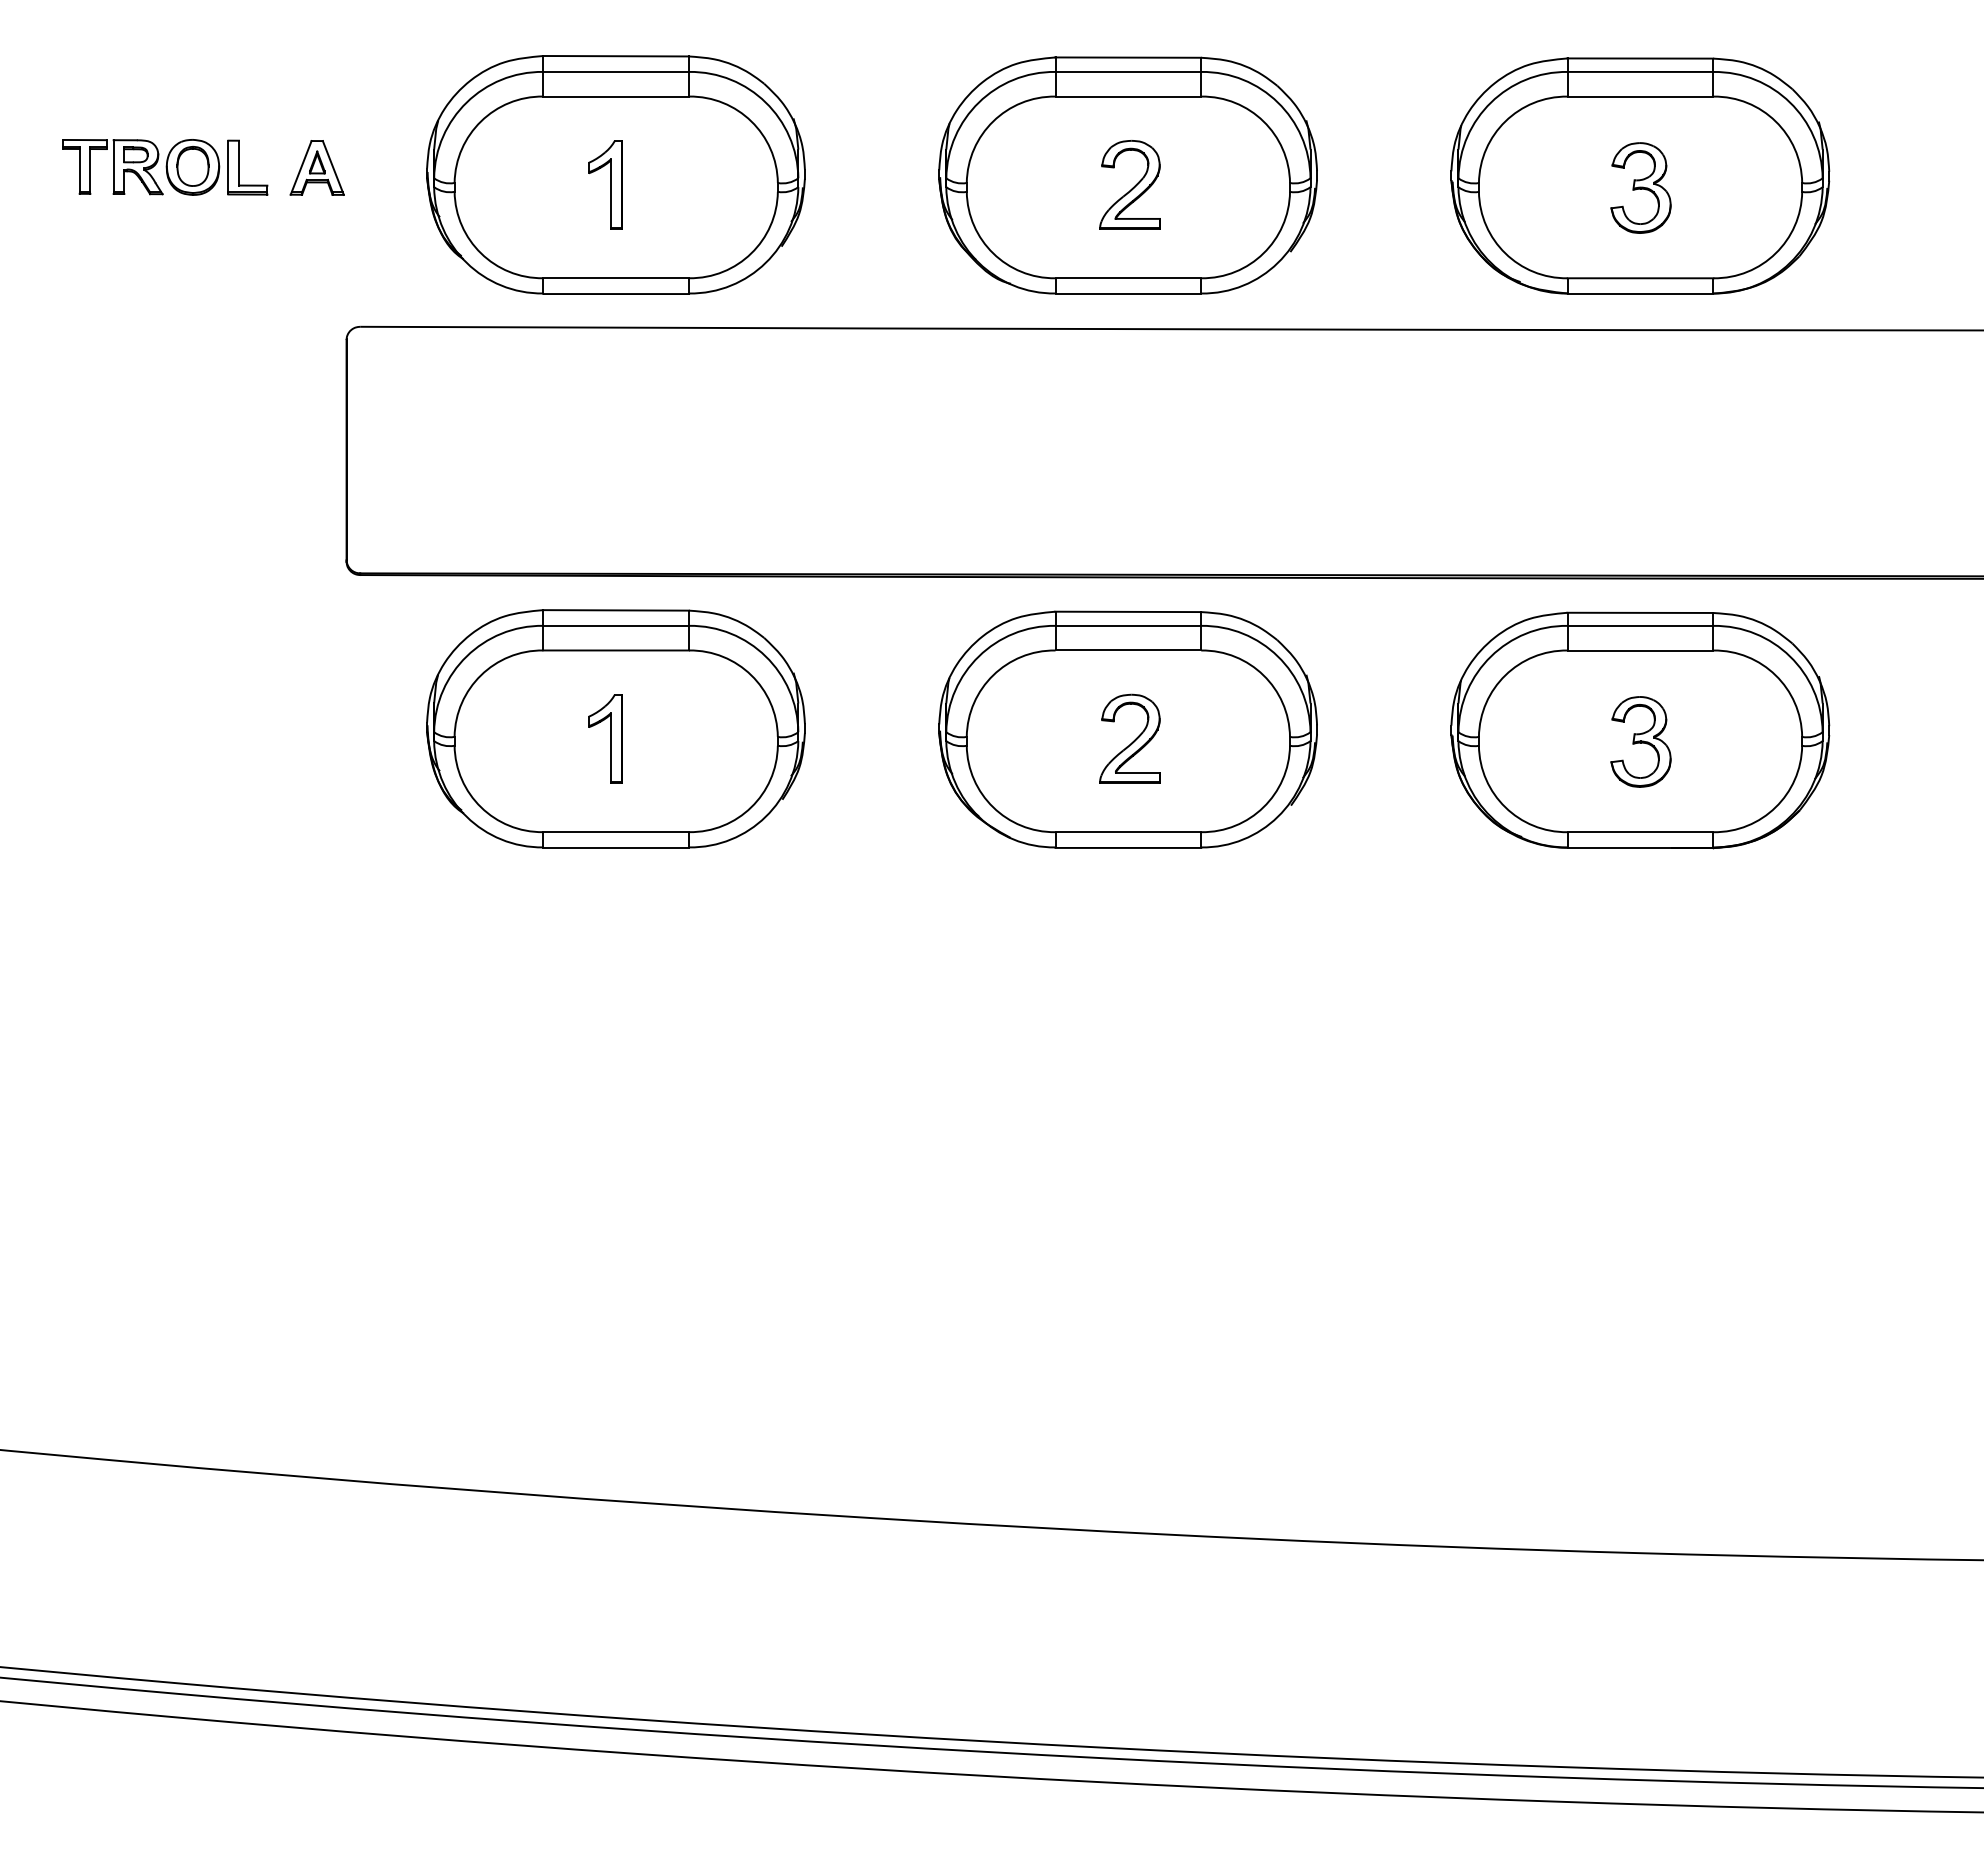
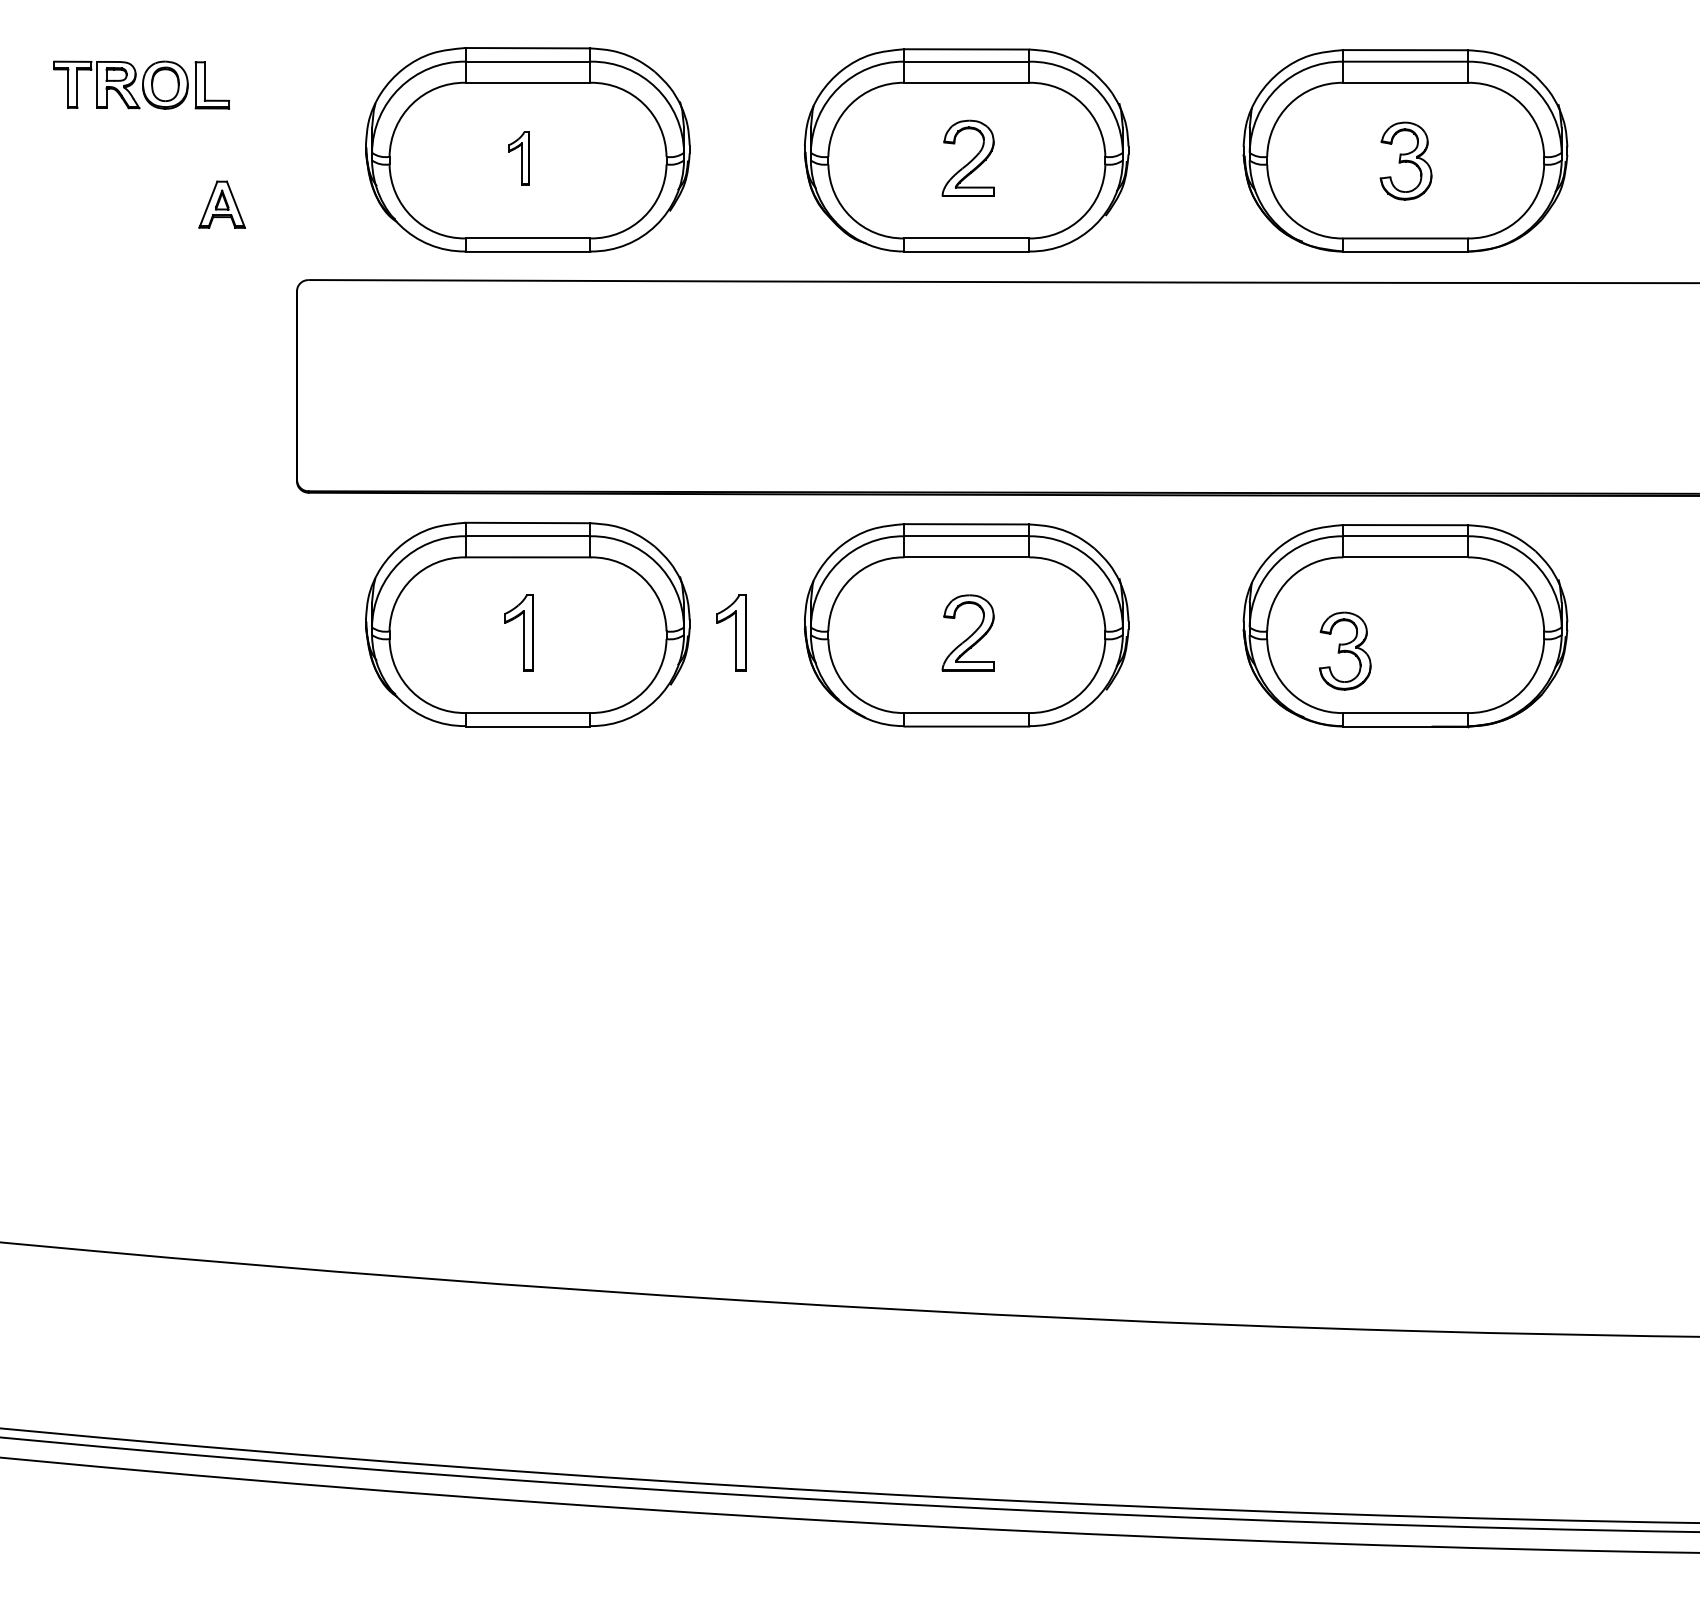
part: (165, 167) -> (141, 85), moved
part: (316, 167) -> (221, 204), moved
part: (605, 184) -> (518, 158), size x0.7
part: (853, 738) -> (731, 632), added
part: (1640, 741) -> (1344, 650), moved

